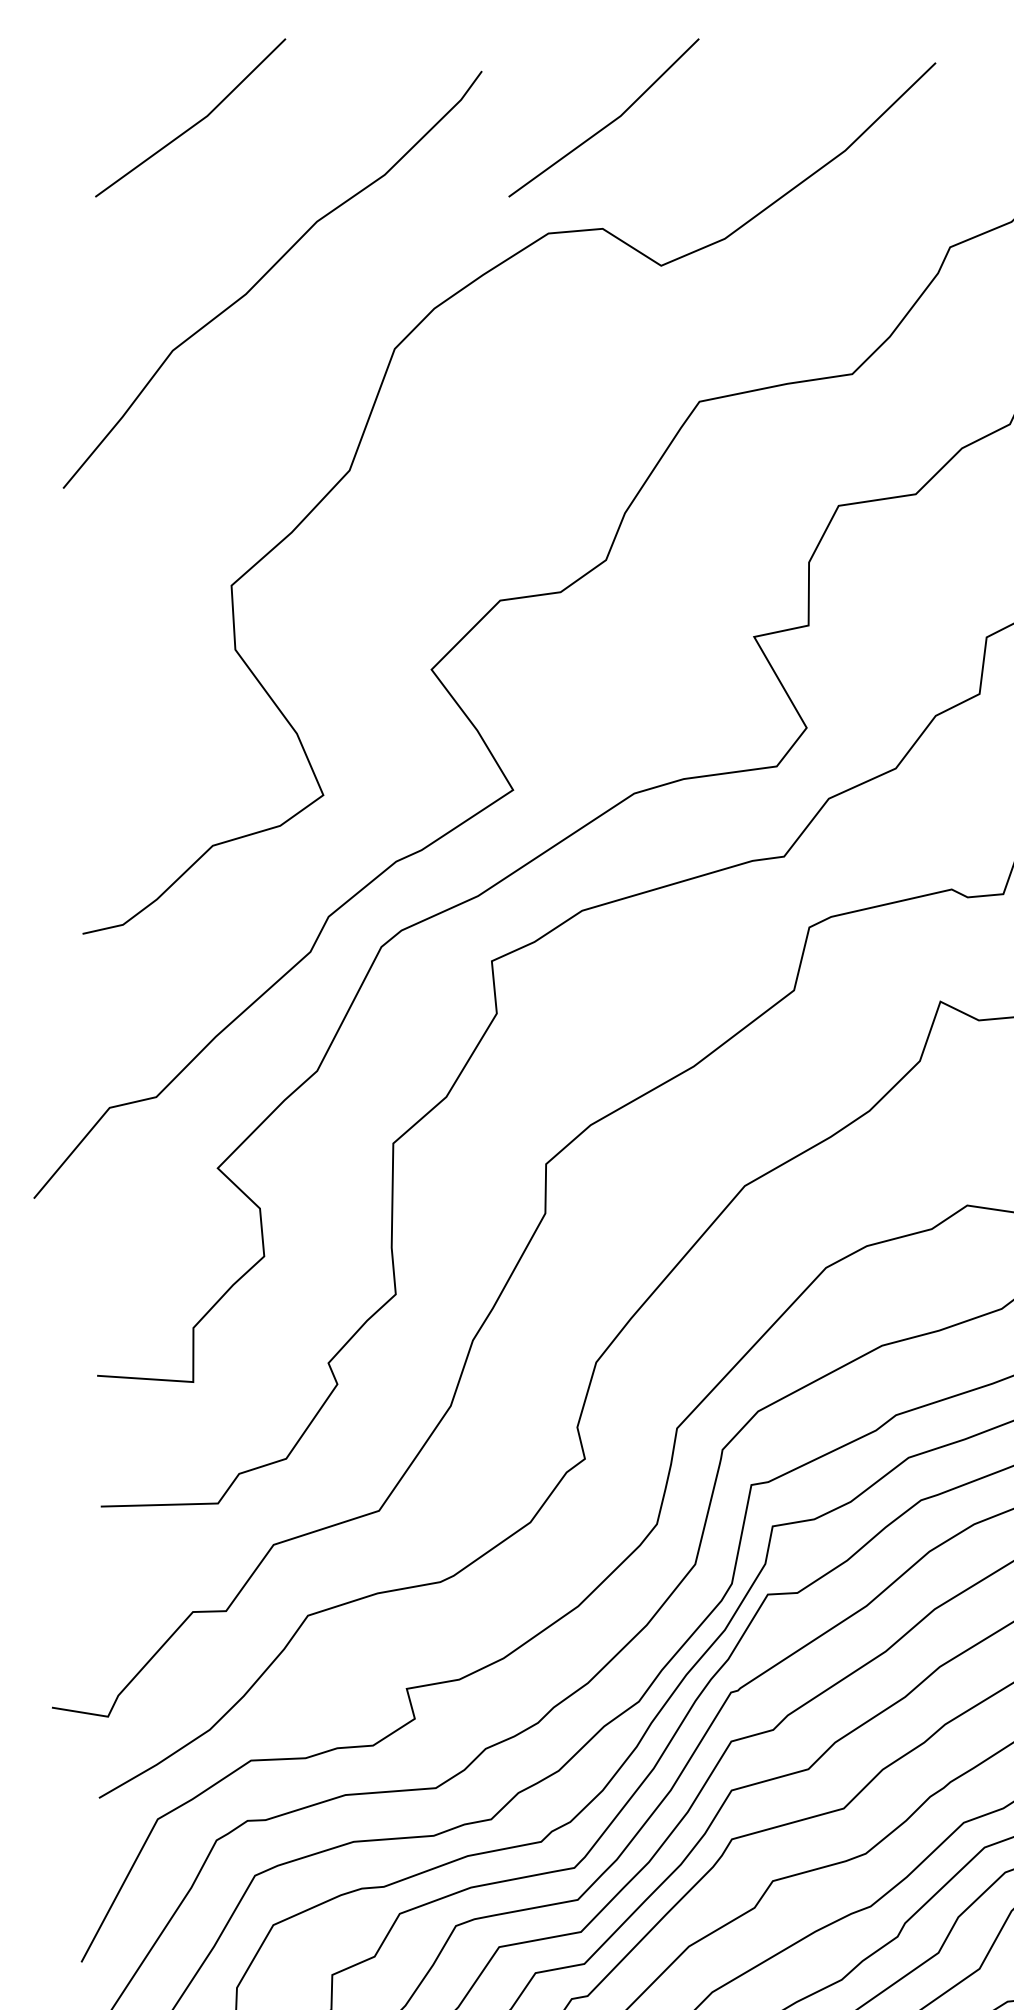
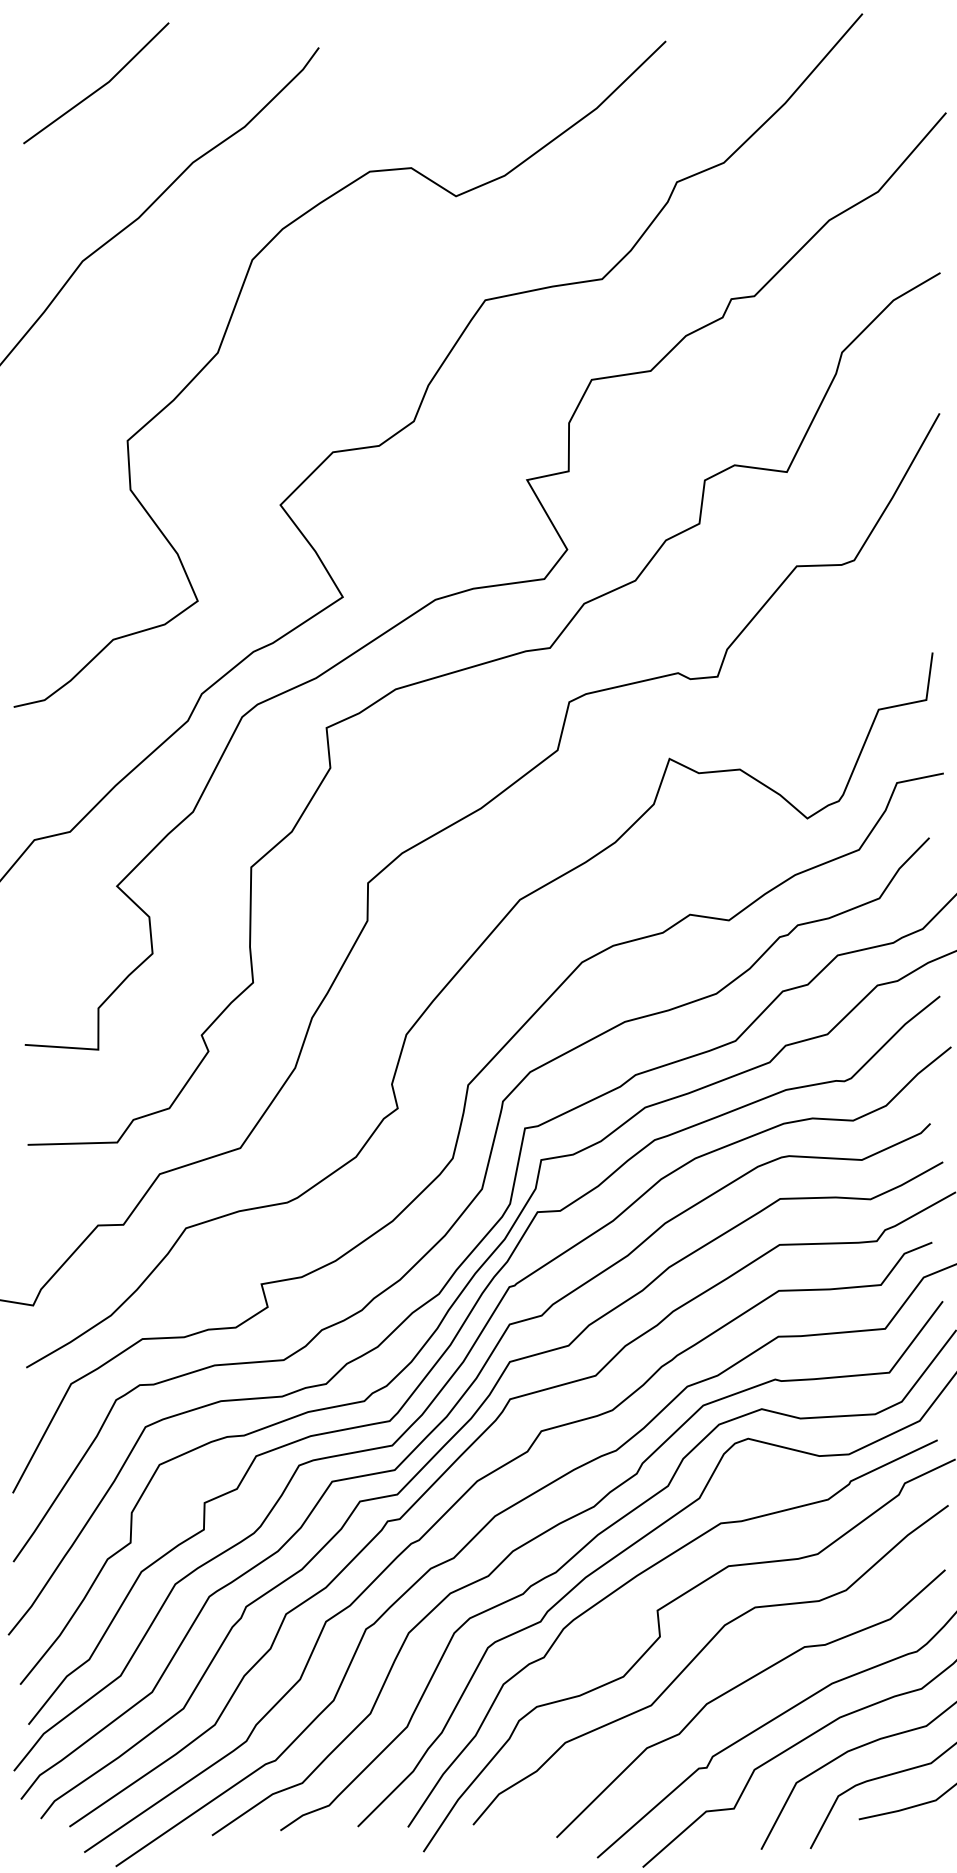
line: (609, 122) -> (416, 86), removed

